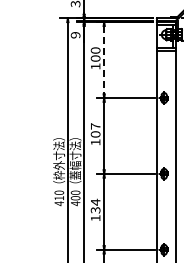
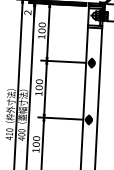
text: (75, 35) -> (27, 12), 9 -> 2
line: (104, 60) -> (48, 32), dashed -> solid
text: (95, 126) -> (39, 81), 107 -> 100
text: (95, 205) -> (36, 140), 134 -> 100

